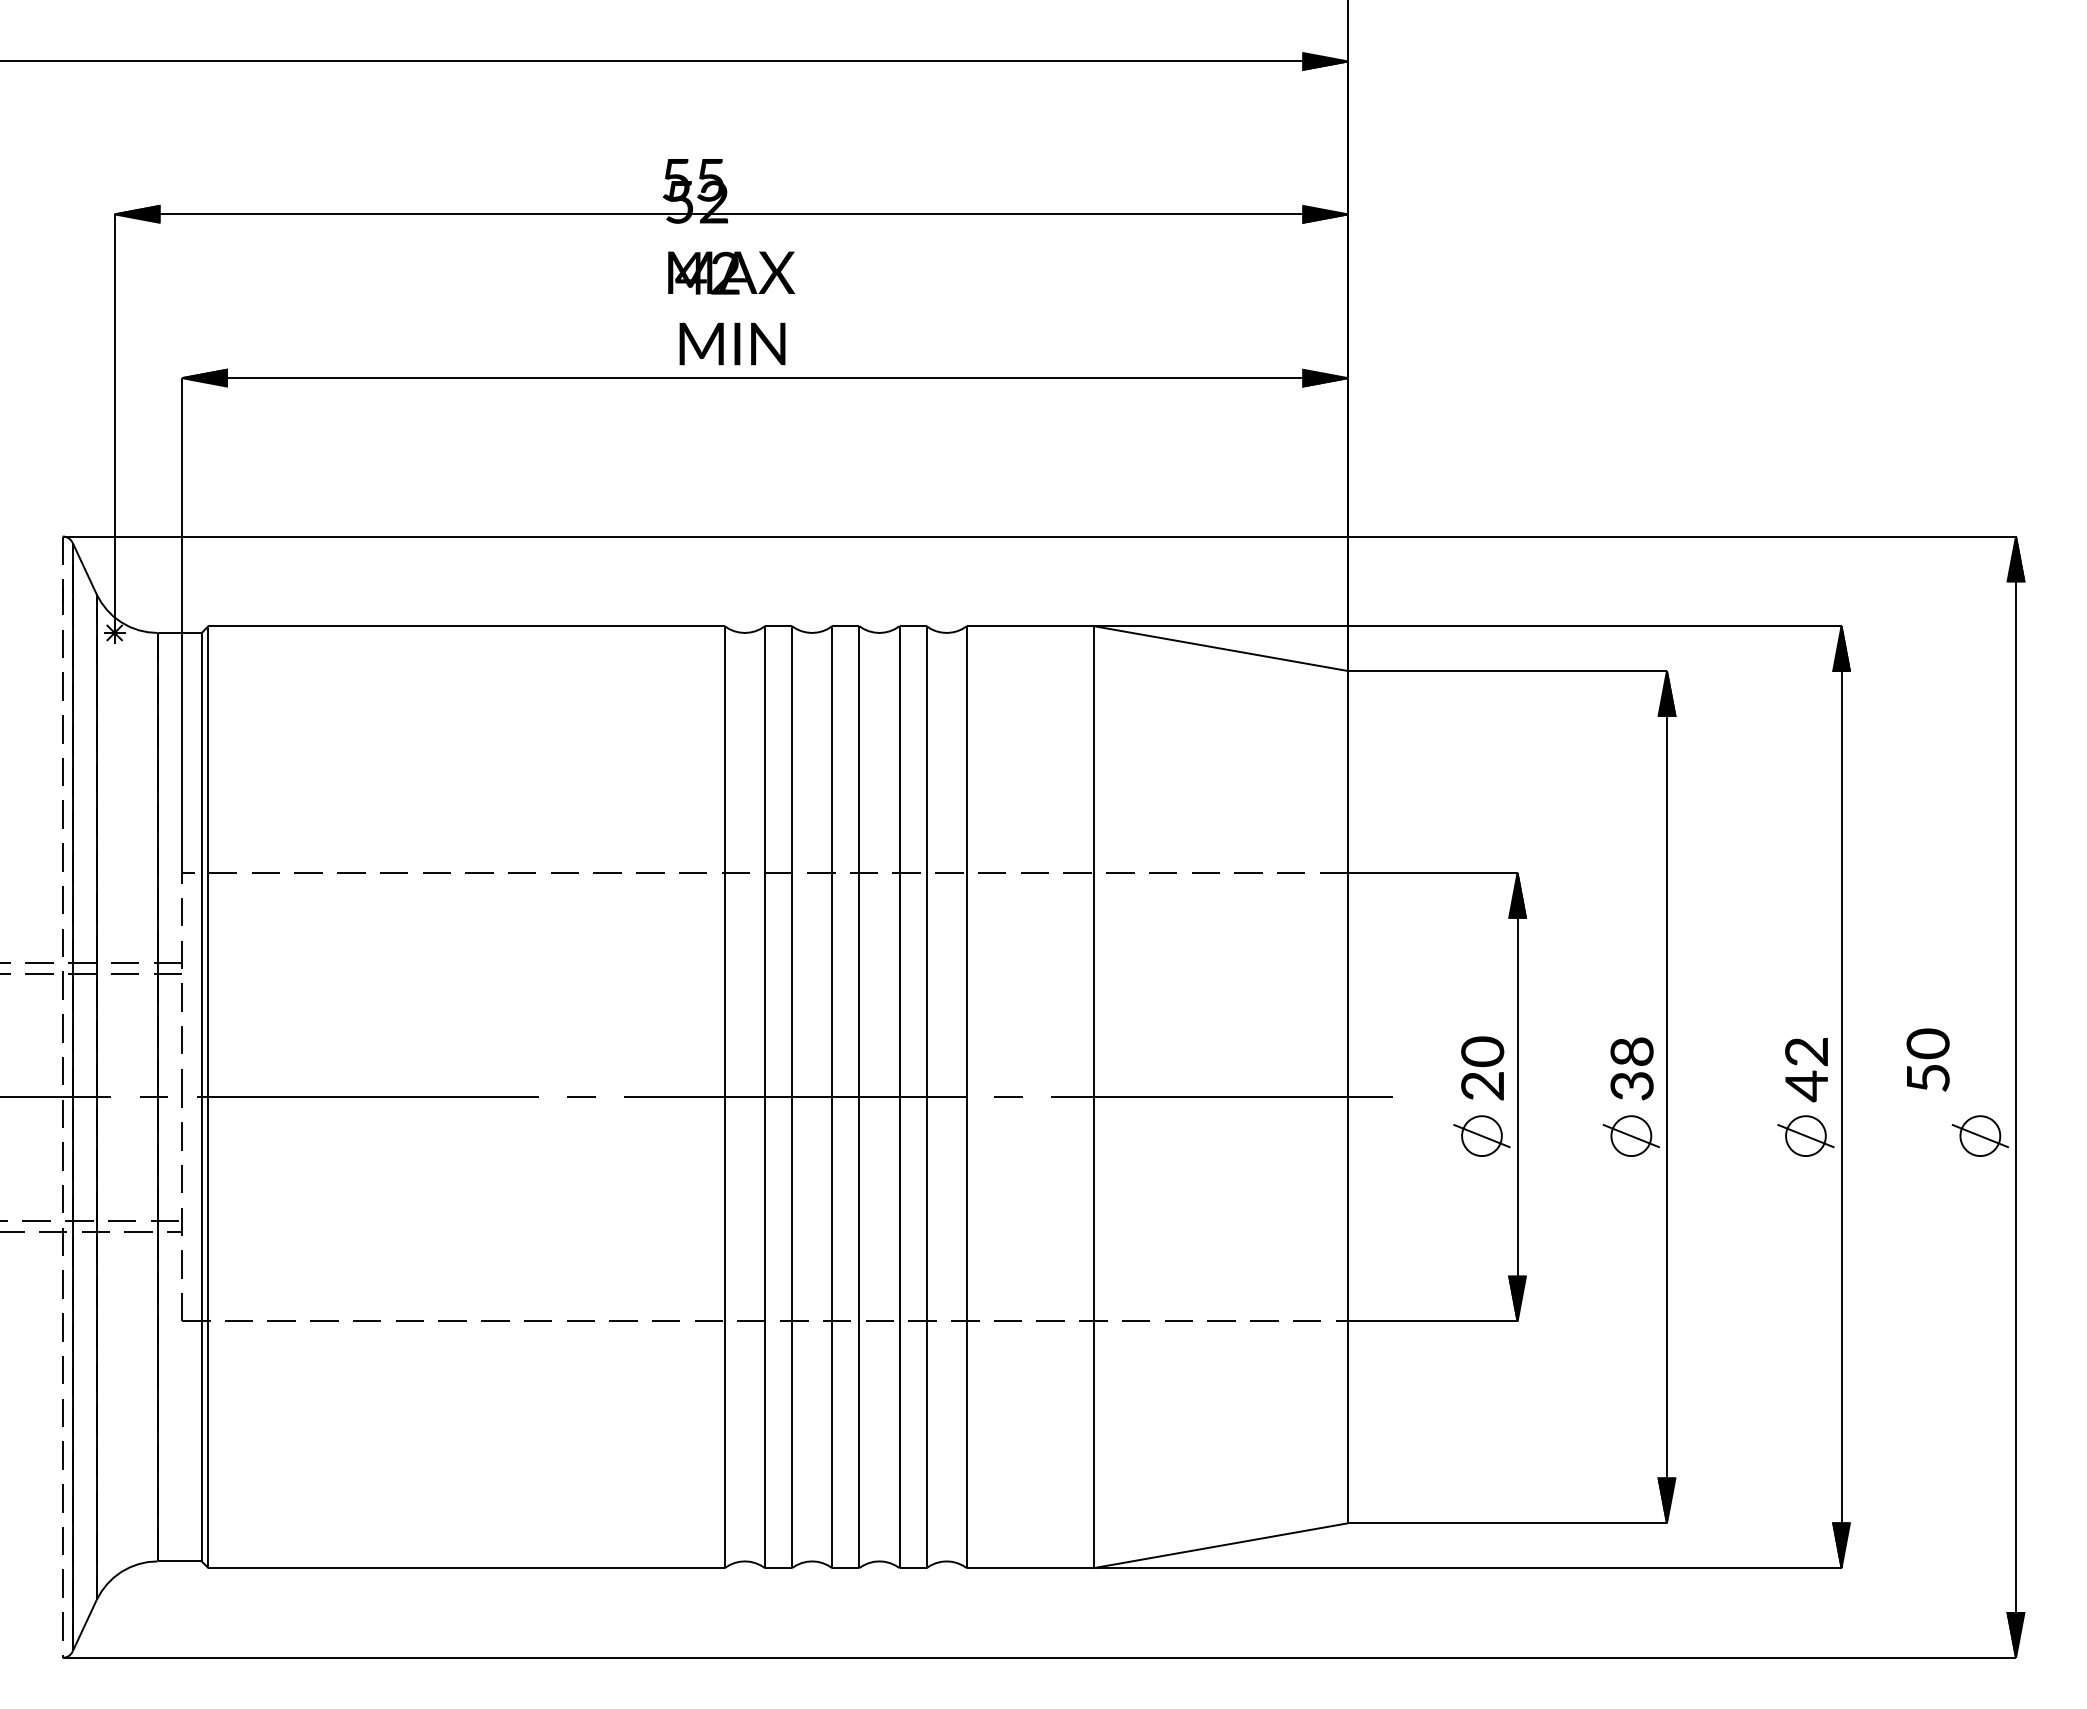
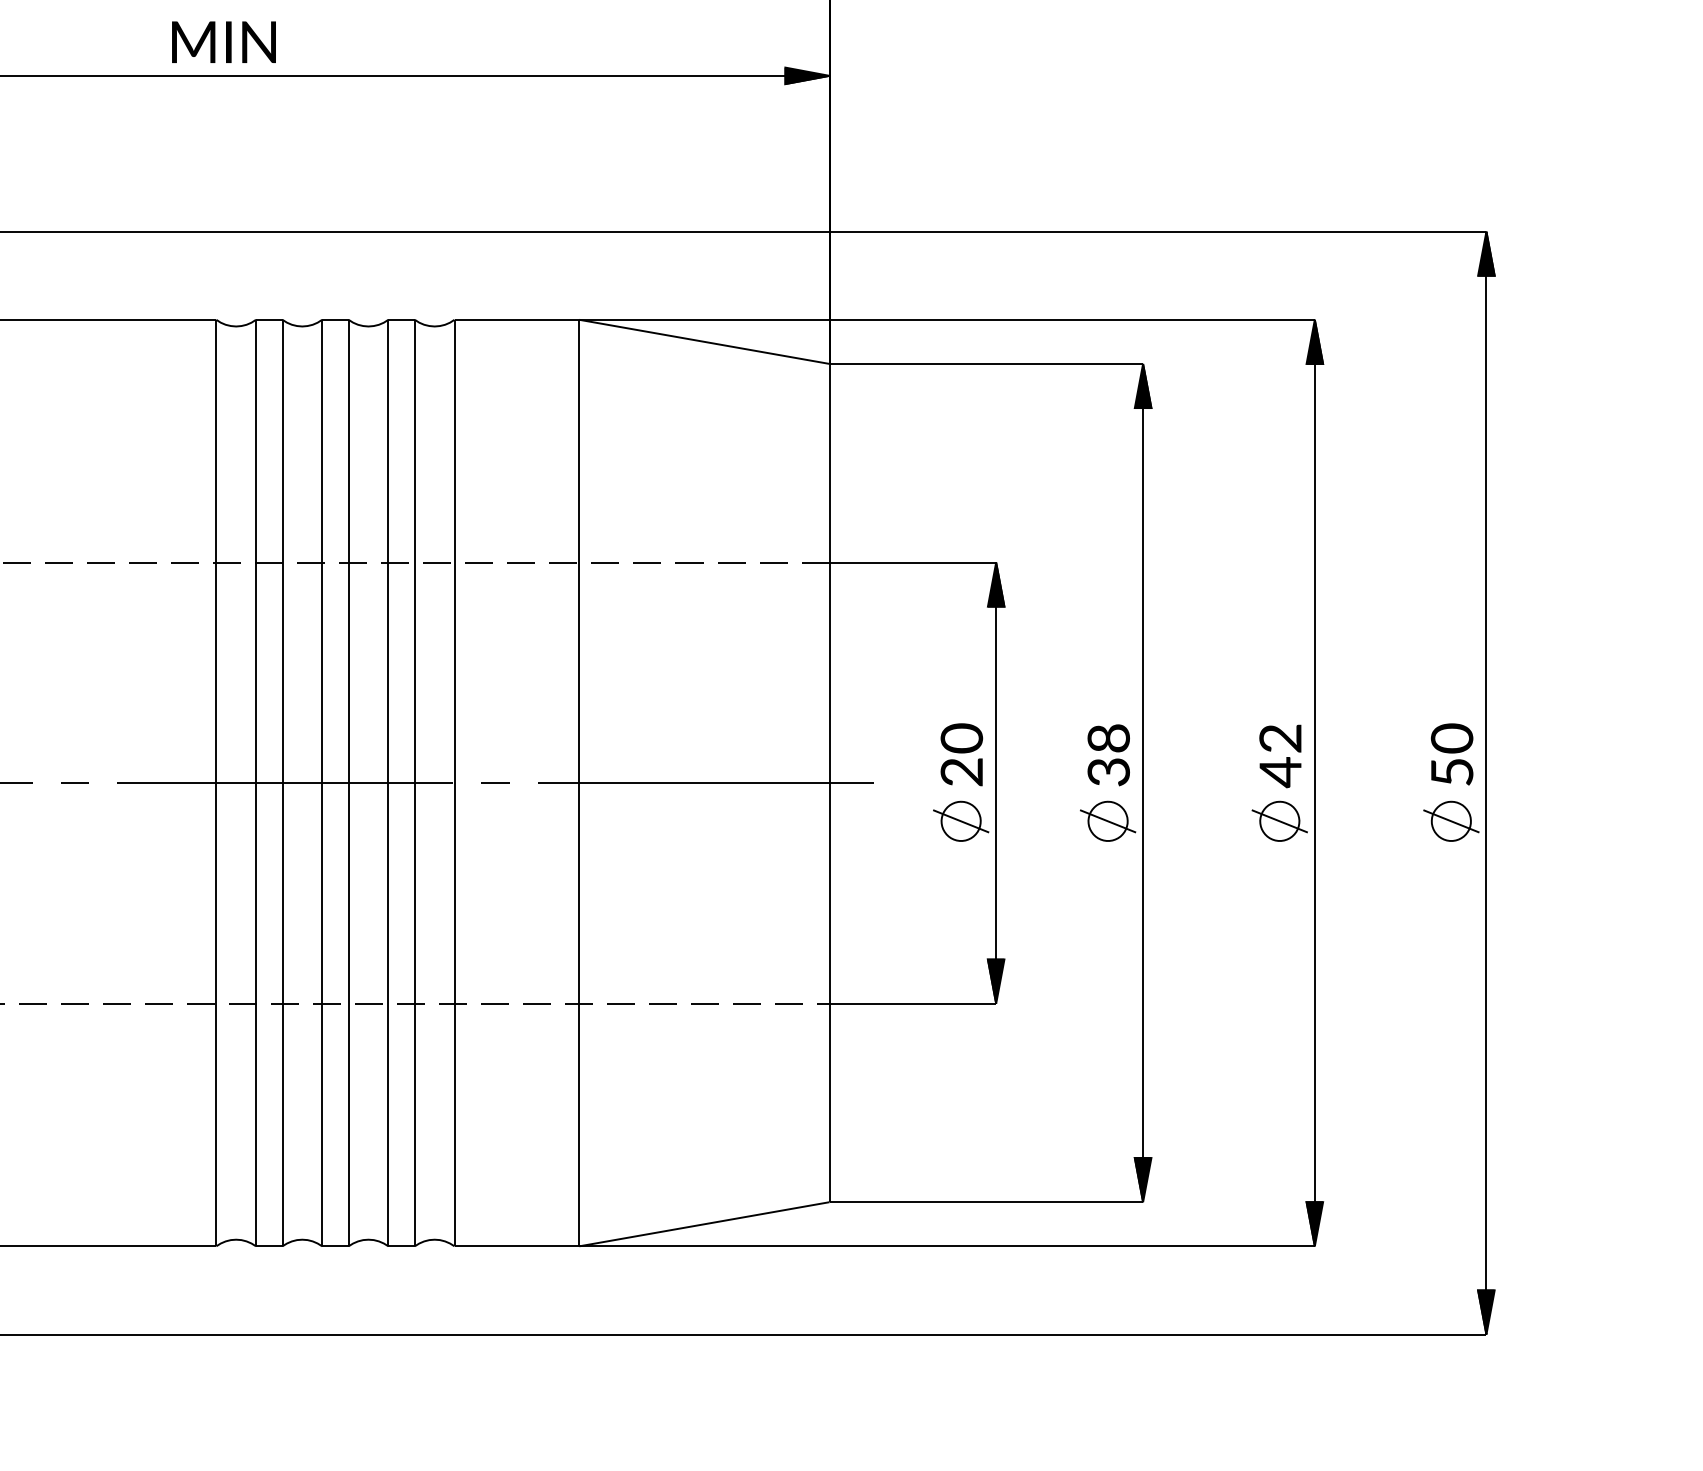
text: (1927, 1059) -> (1451, 753), moved

